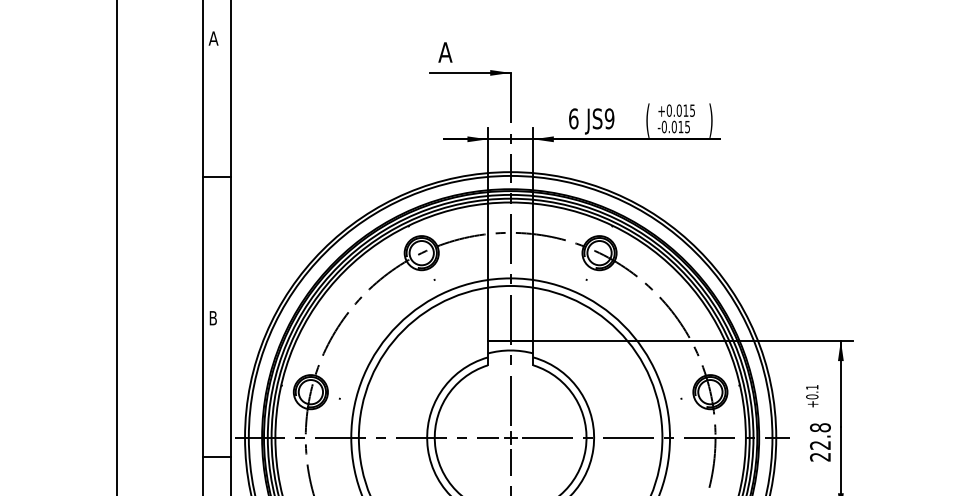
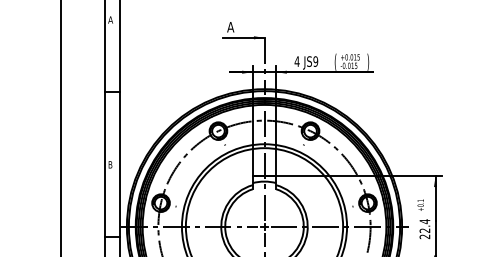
text: (572, 118) -> (296, 61), 6 -> 4
text: (819, 427) -> (424, 221), 22.8 -> 22.4

